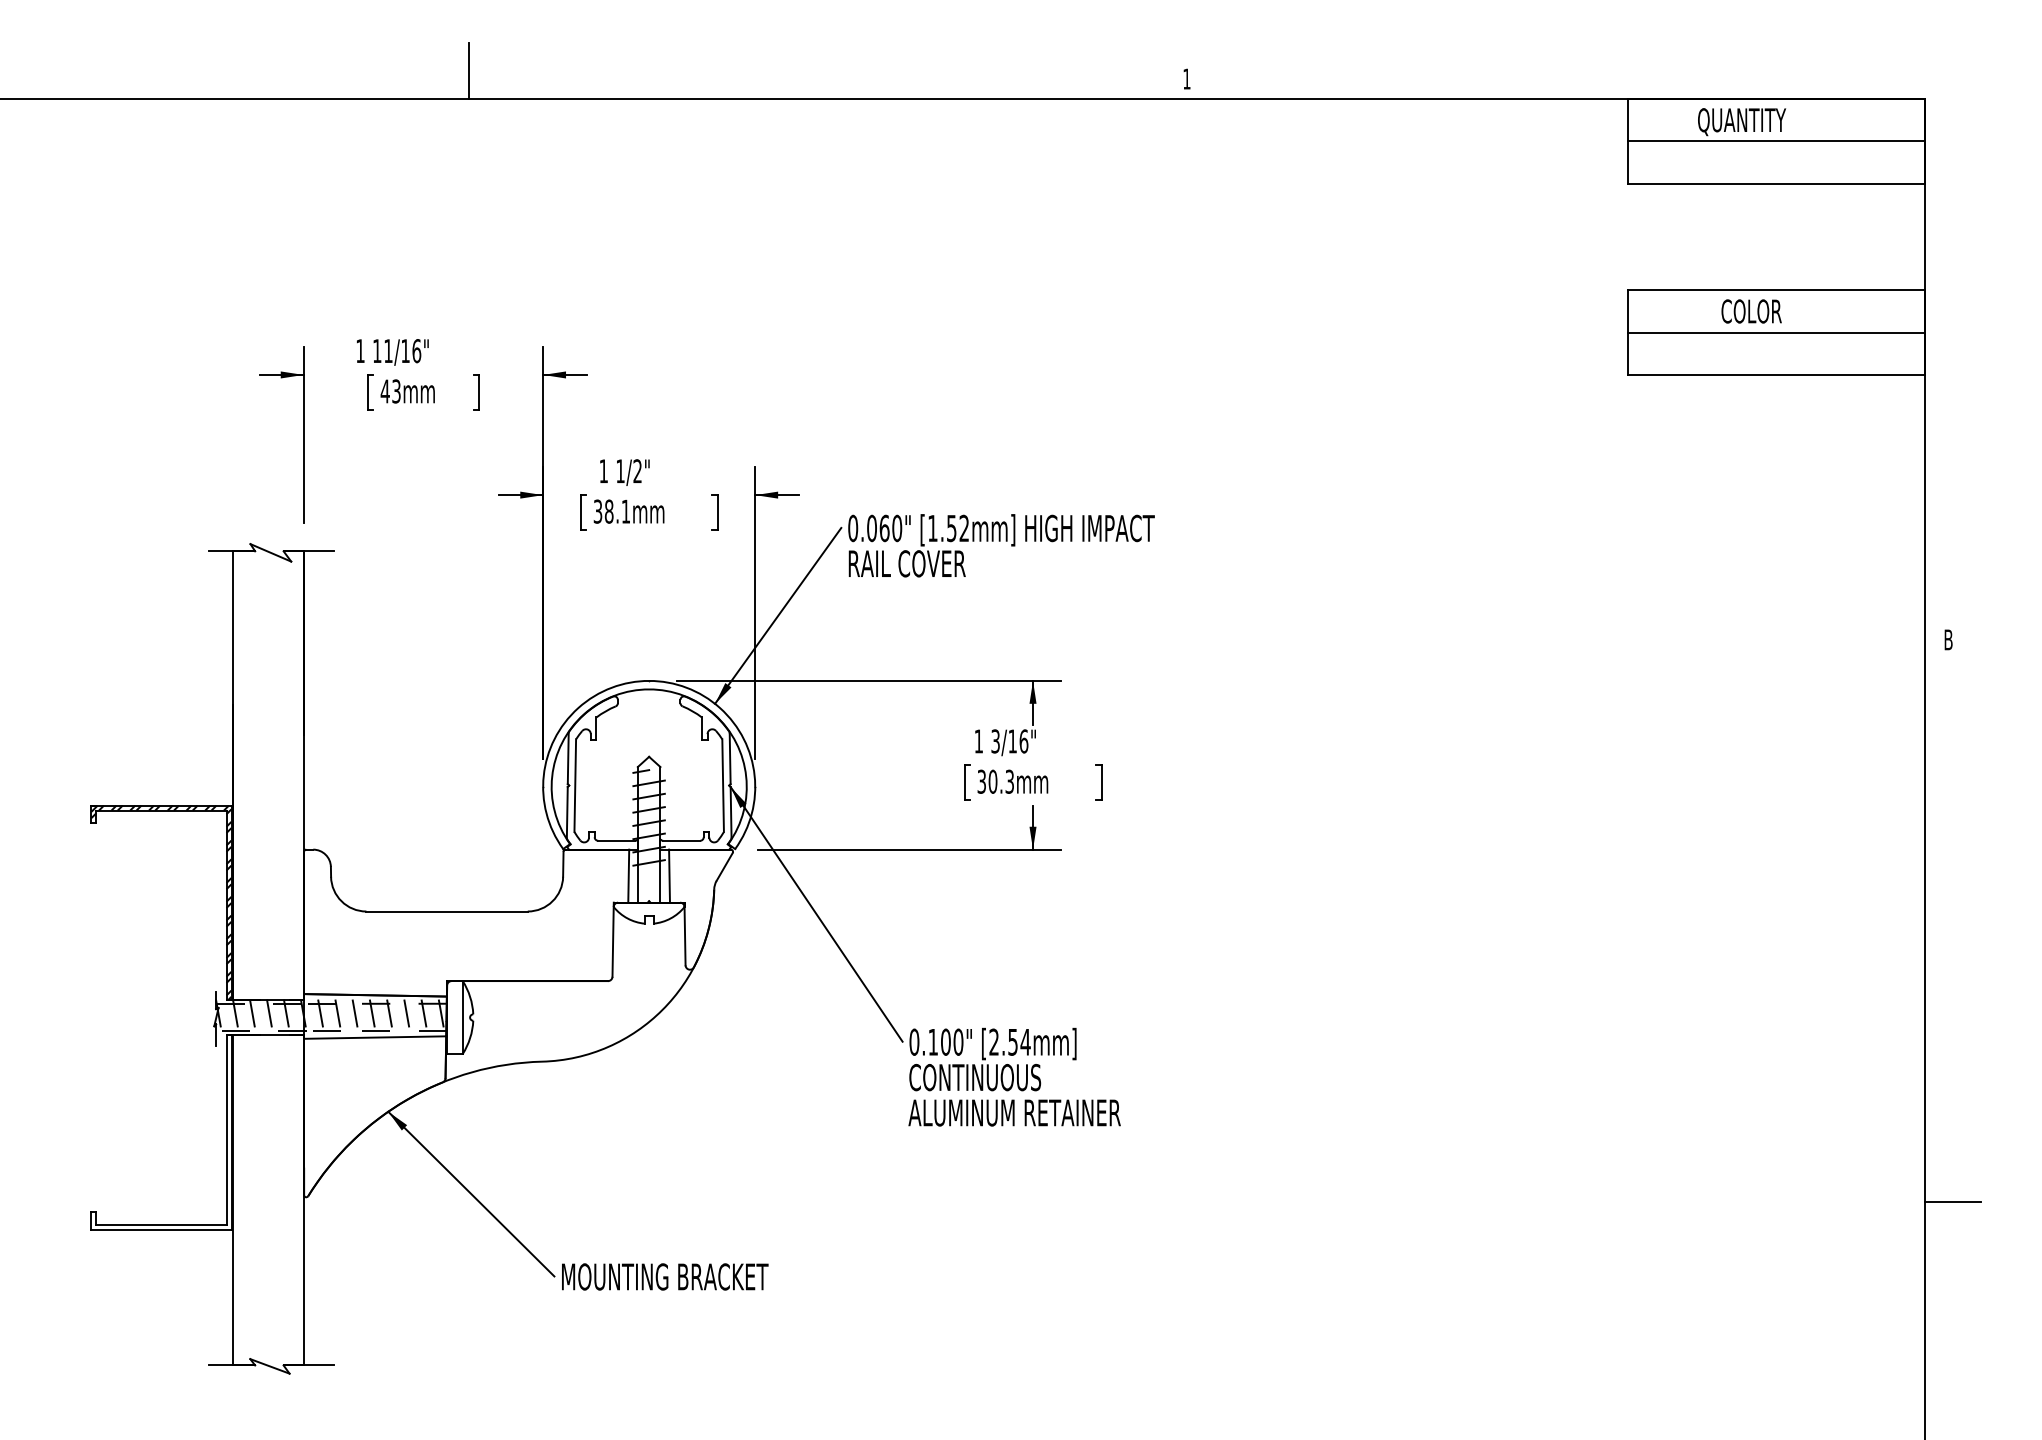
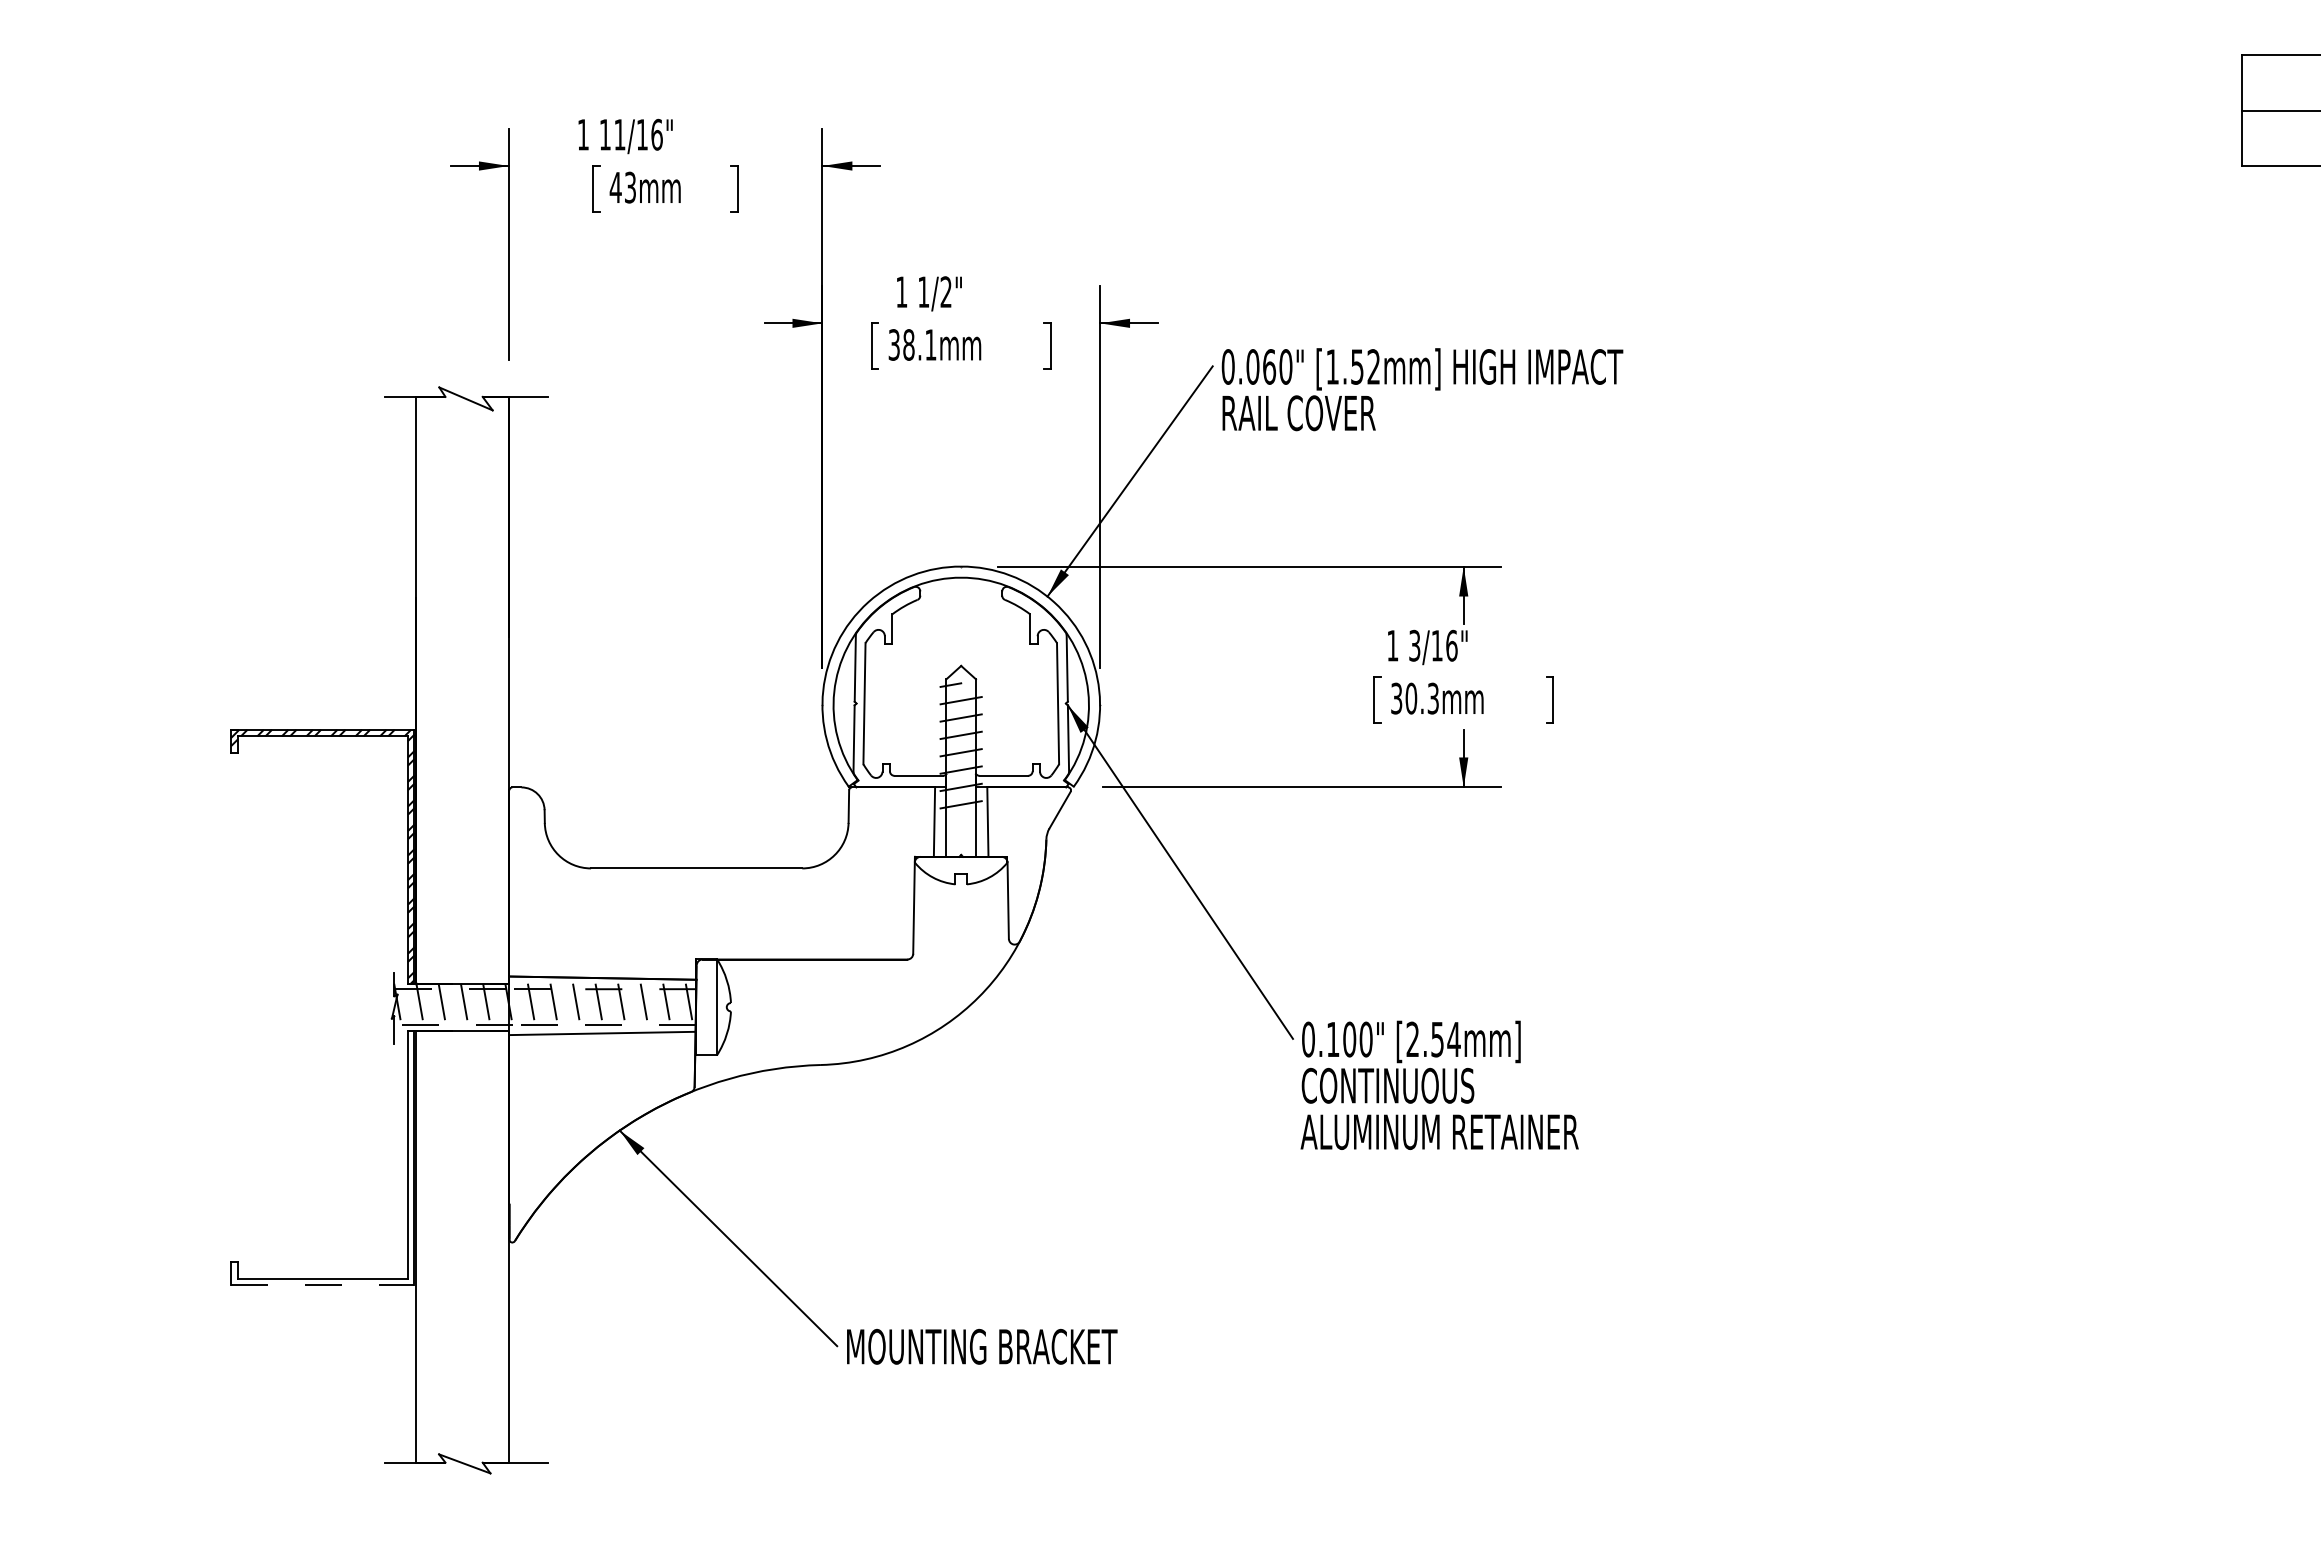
line: (161, 1229) -> (322, 1284), solid -> dashed

